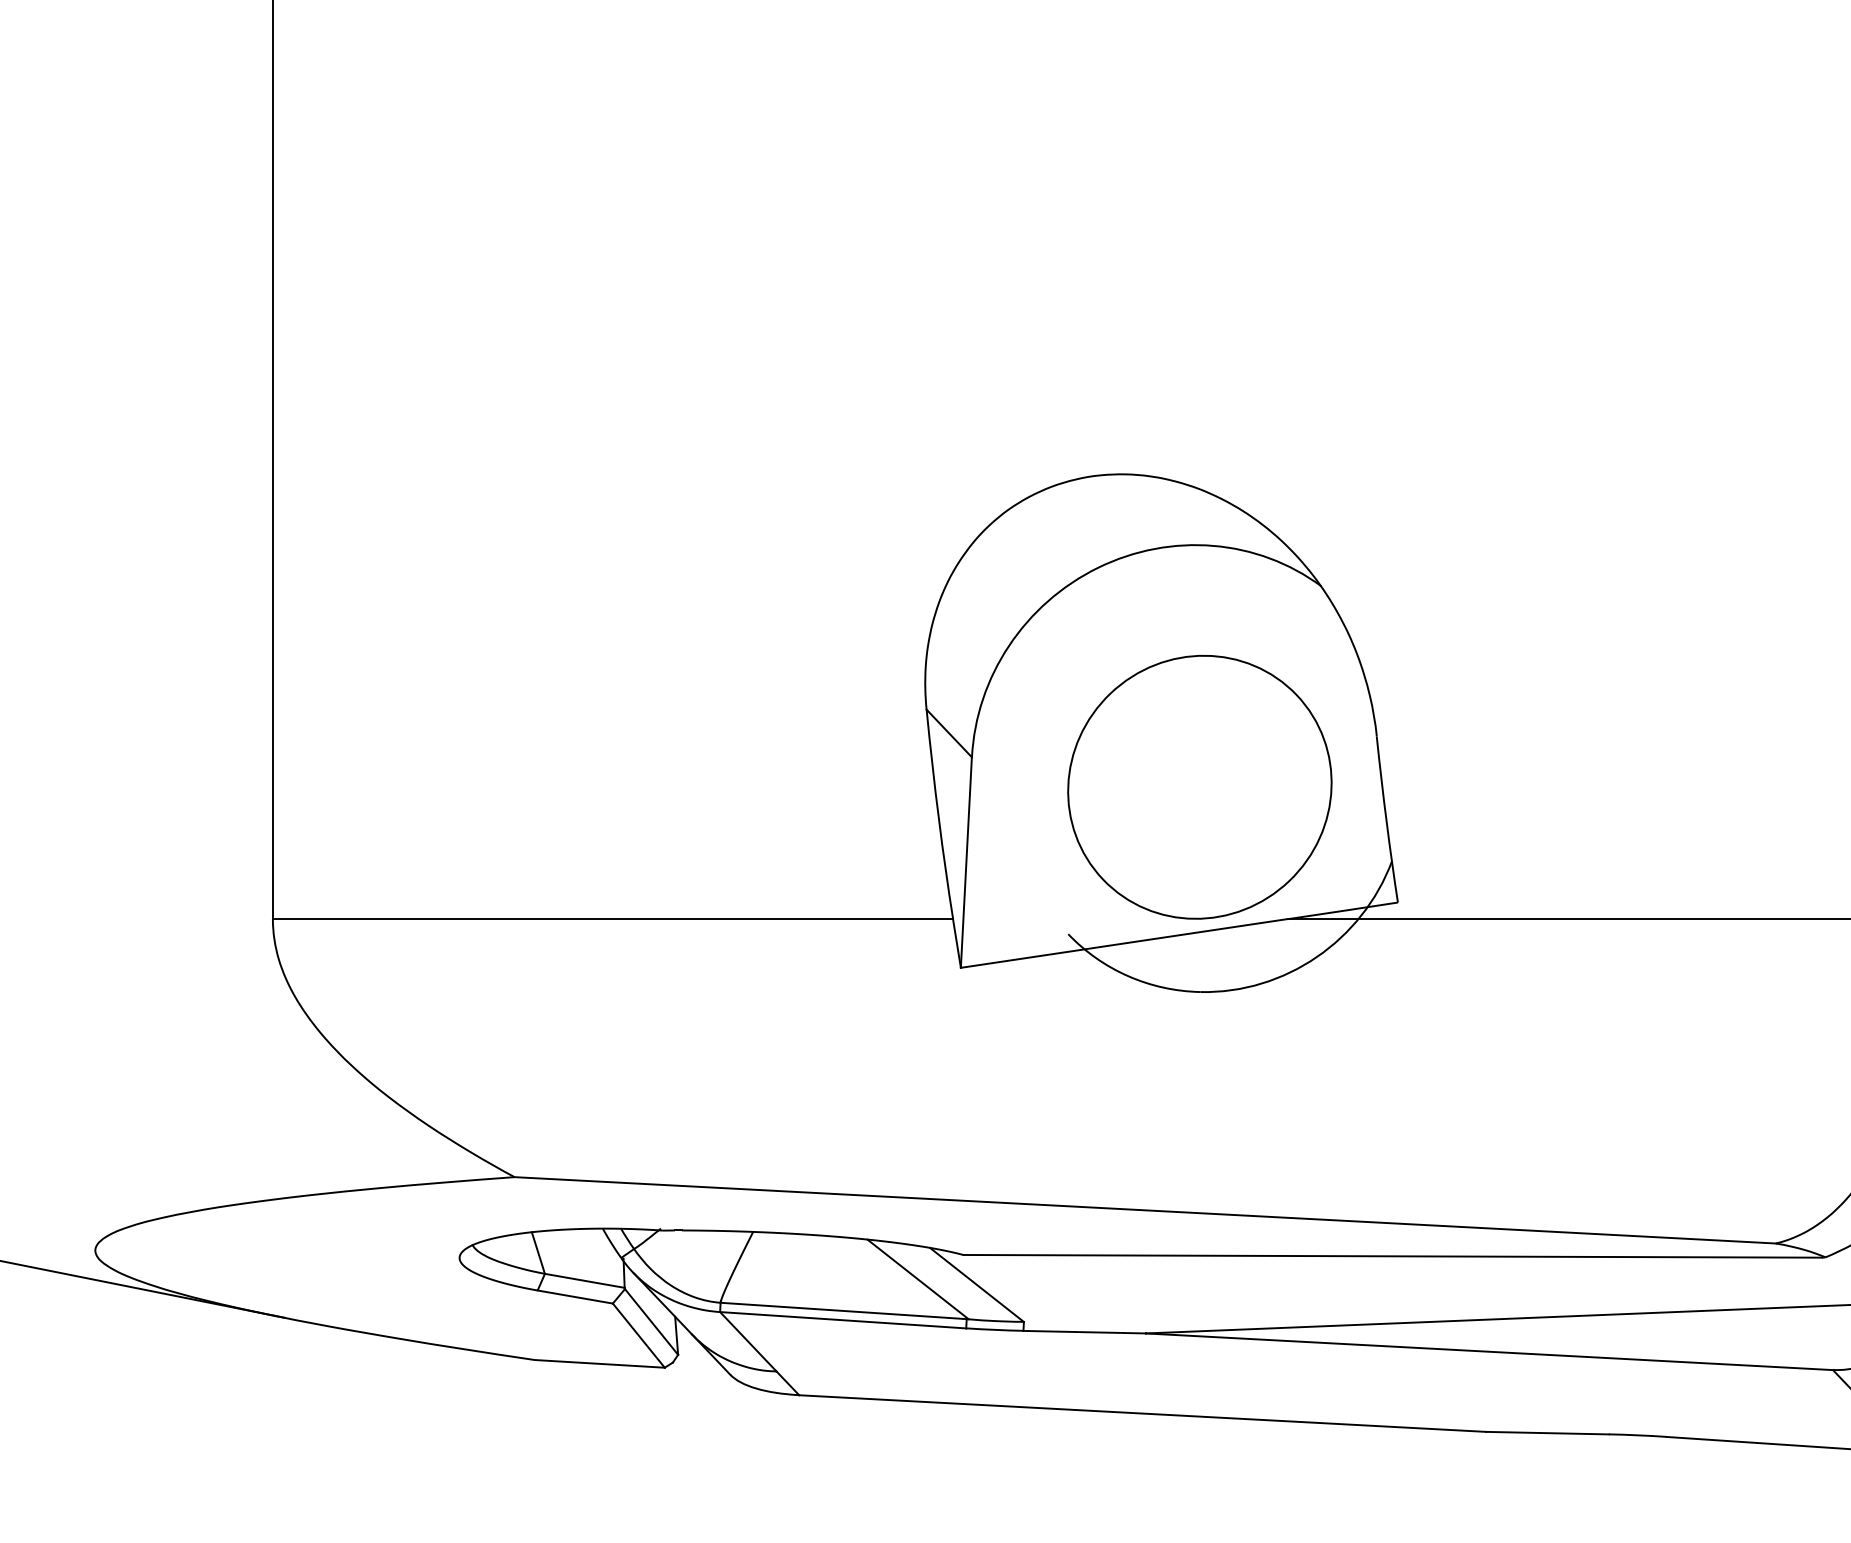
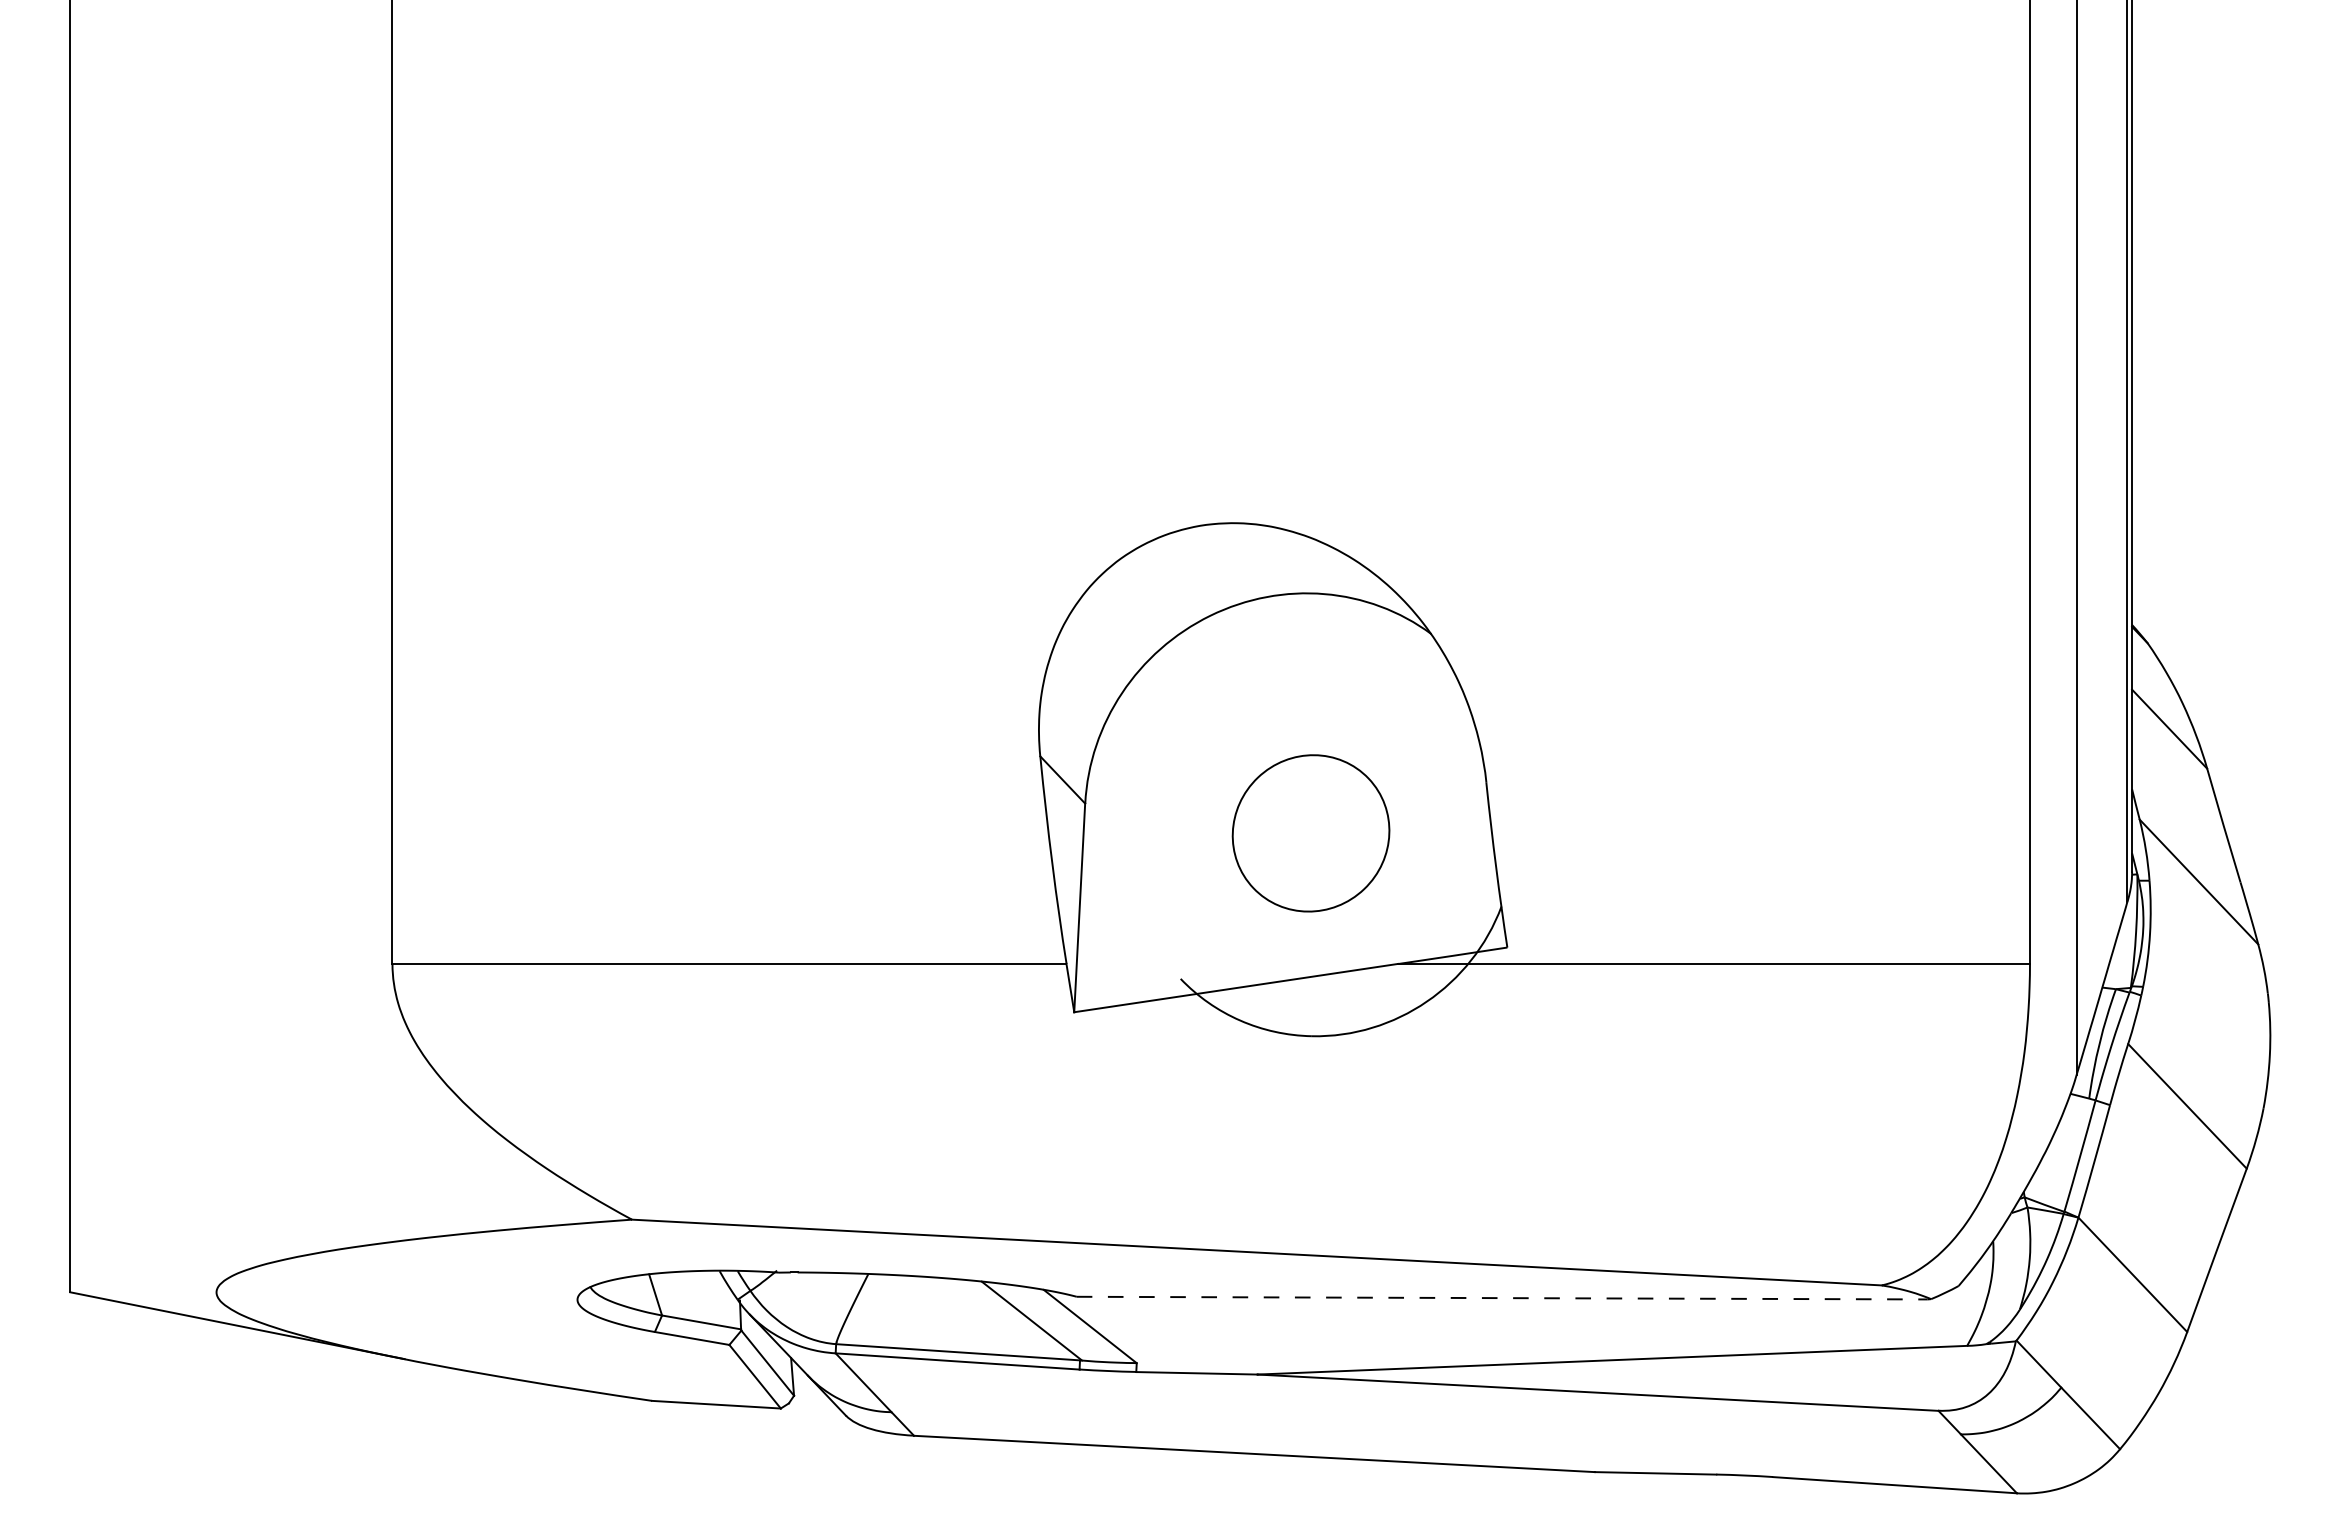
part: (1199, 787) -> (1310, 833), size x0.6
line: (1393, 1256) -> (1502, 1298), solid -> dashed

